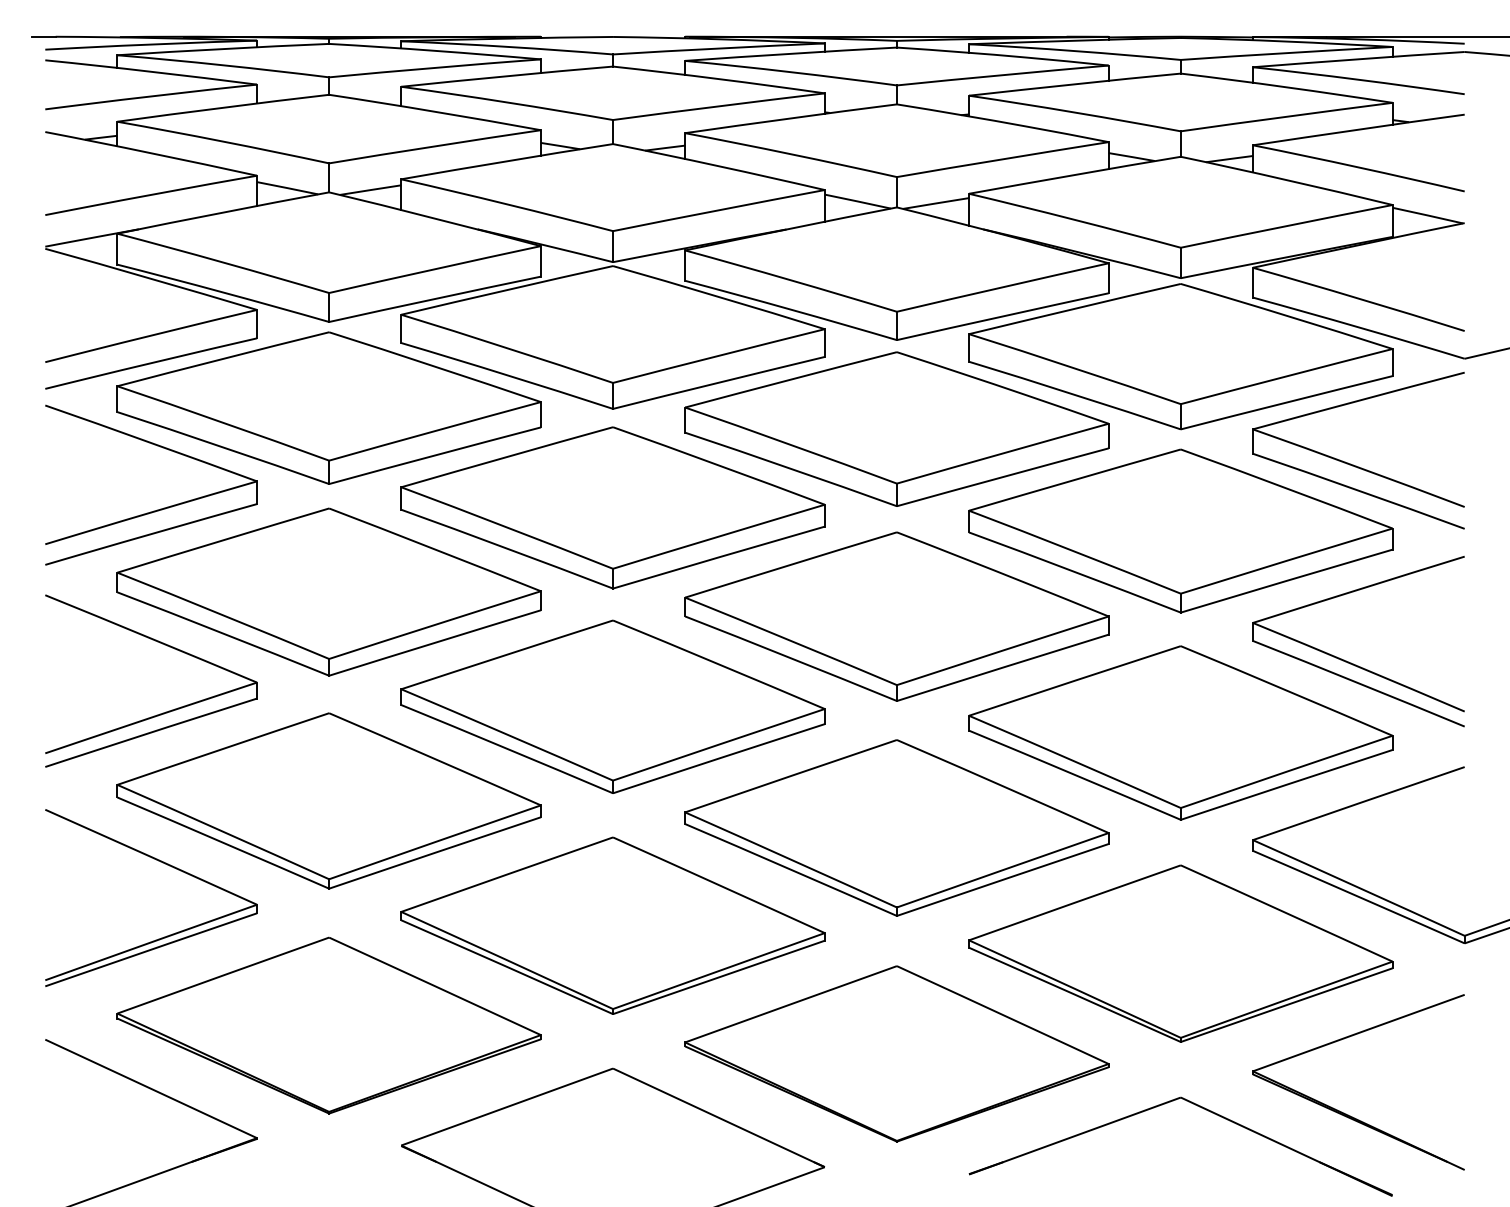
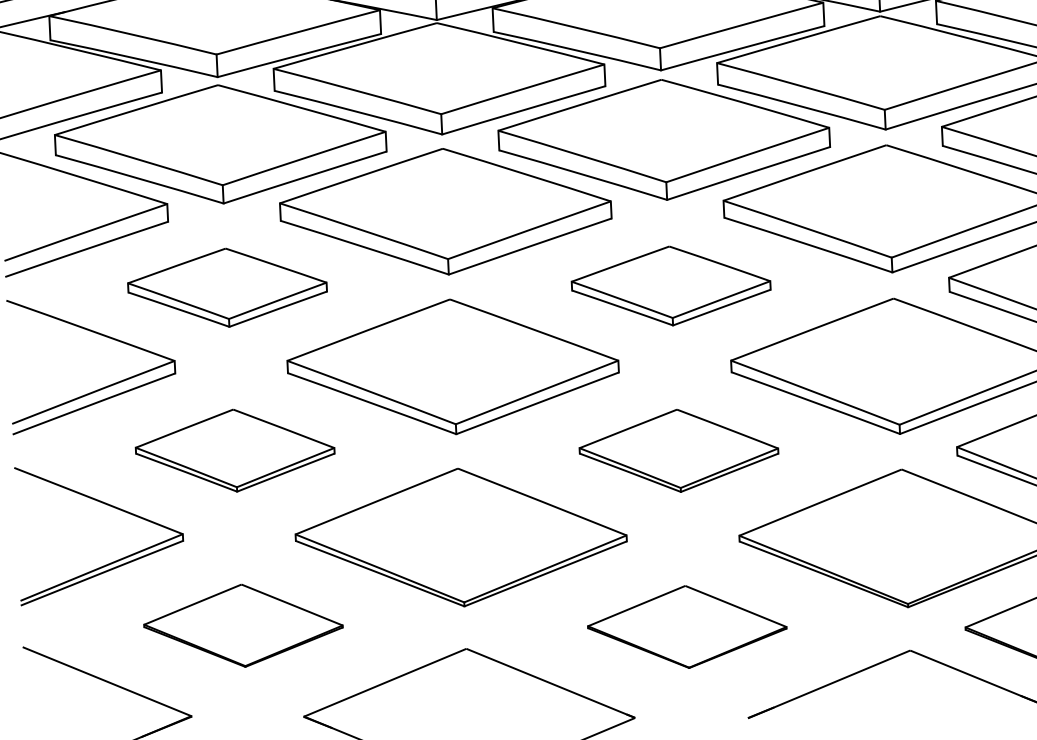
part: (328, 591) -> (227, 287), size x0.6
part: (896, 616) -> (670, 285), size x0.6
part: (328, 800) -> (234, 450), size x0.6
part: (896, 827) -> (678, 450), size x0.6
part: (328, 1025) -> (243, 625), size x0.6
part: (896, 1053) -> (686, 626), size x0.6

